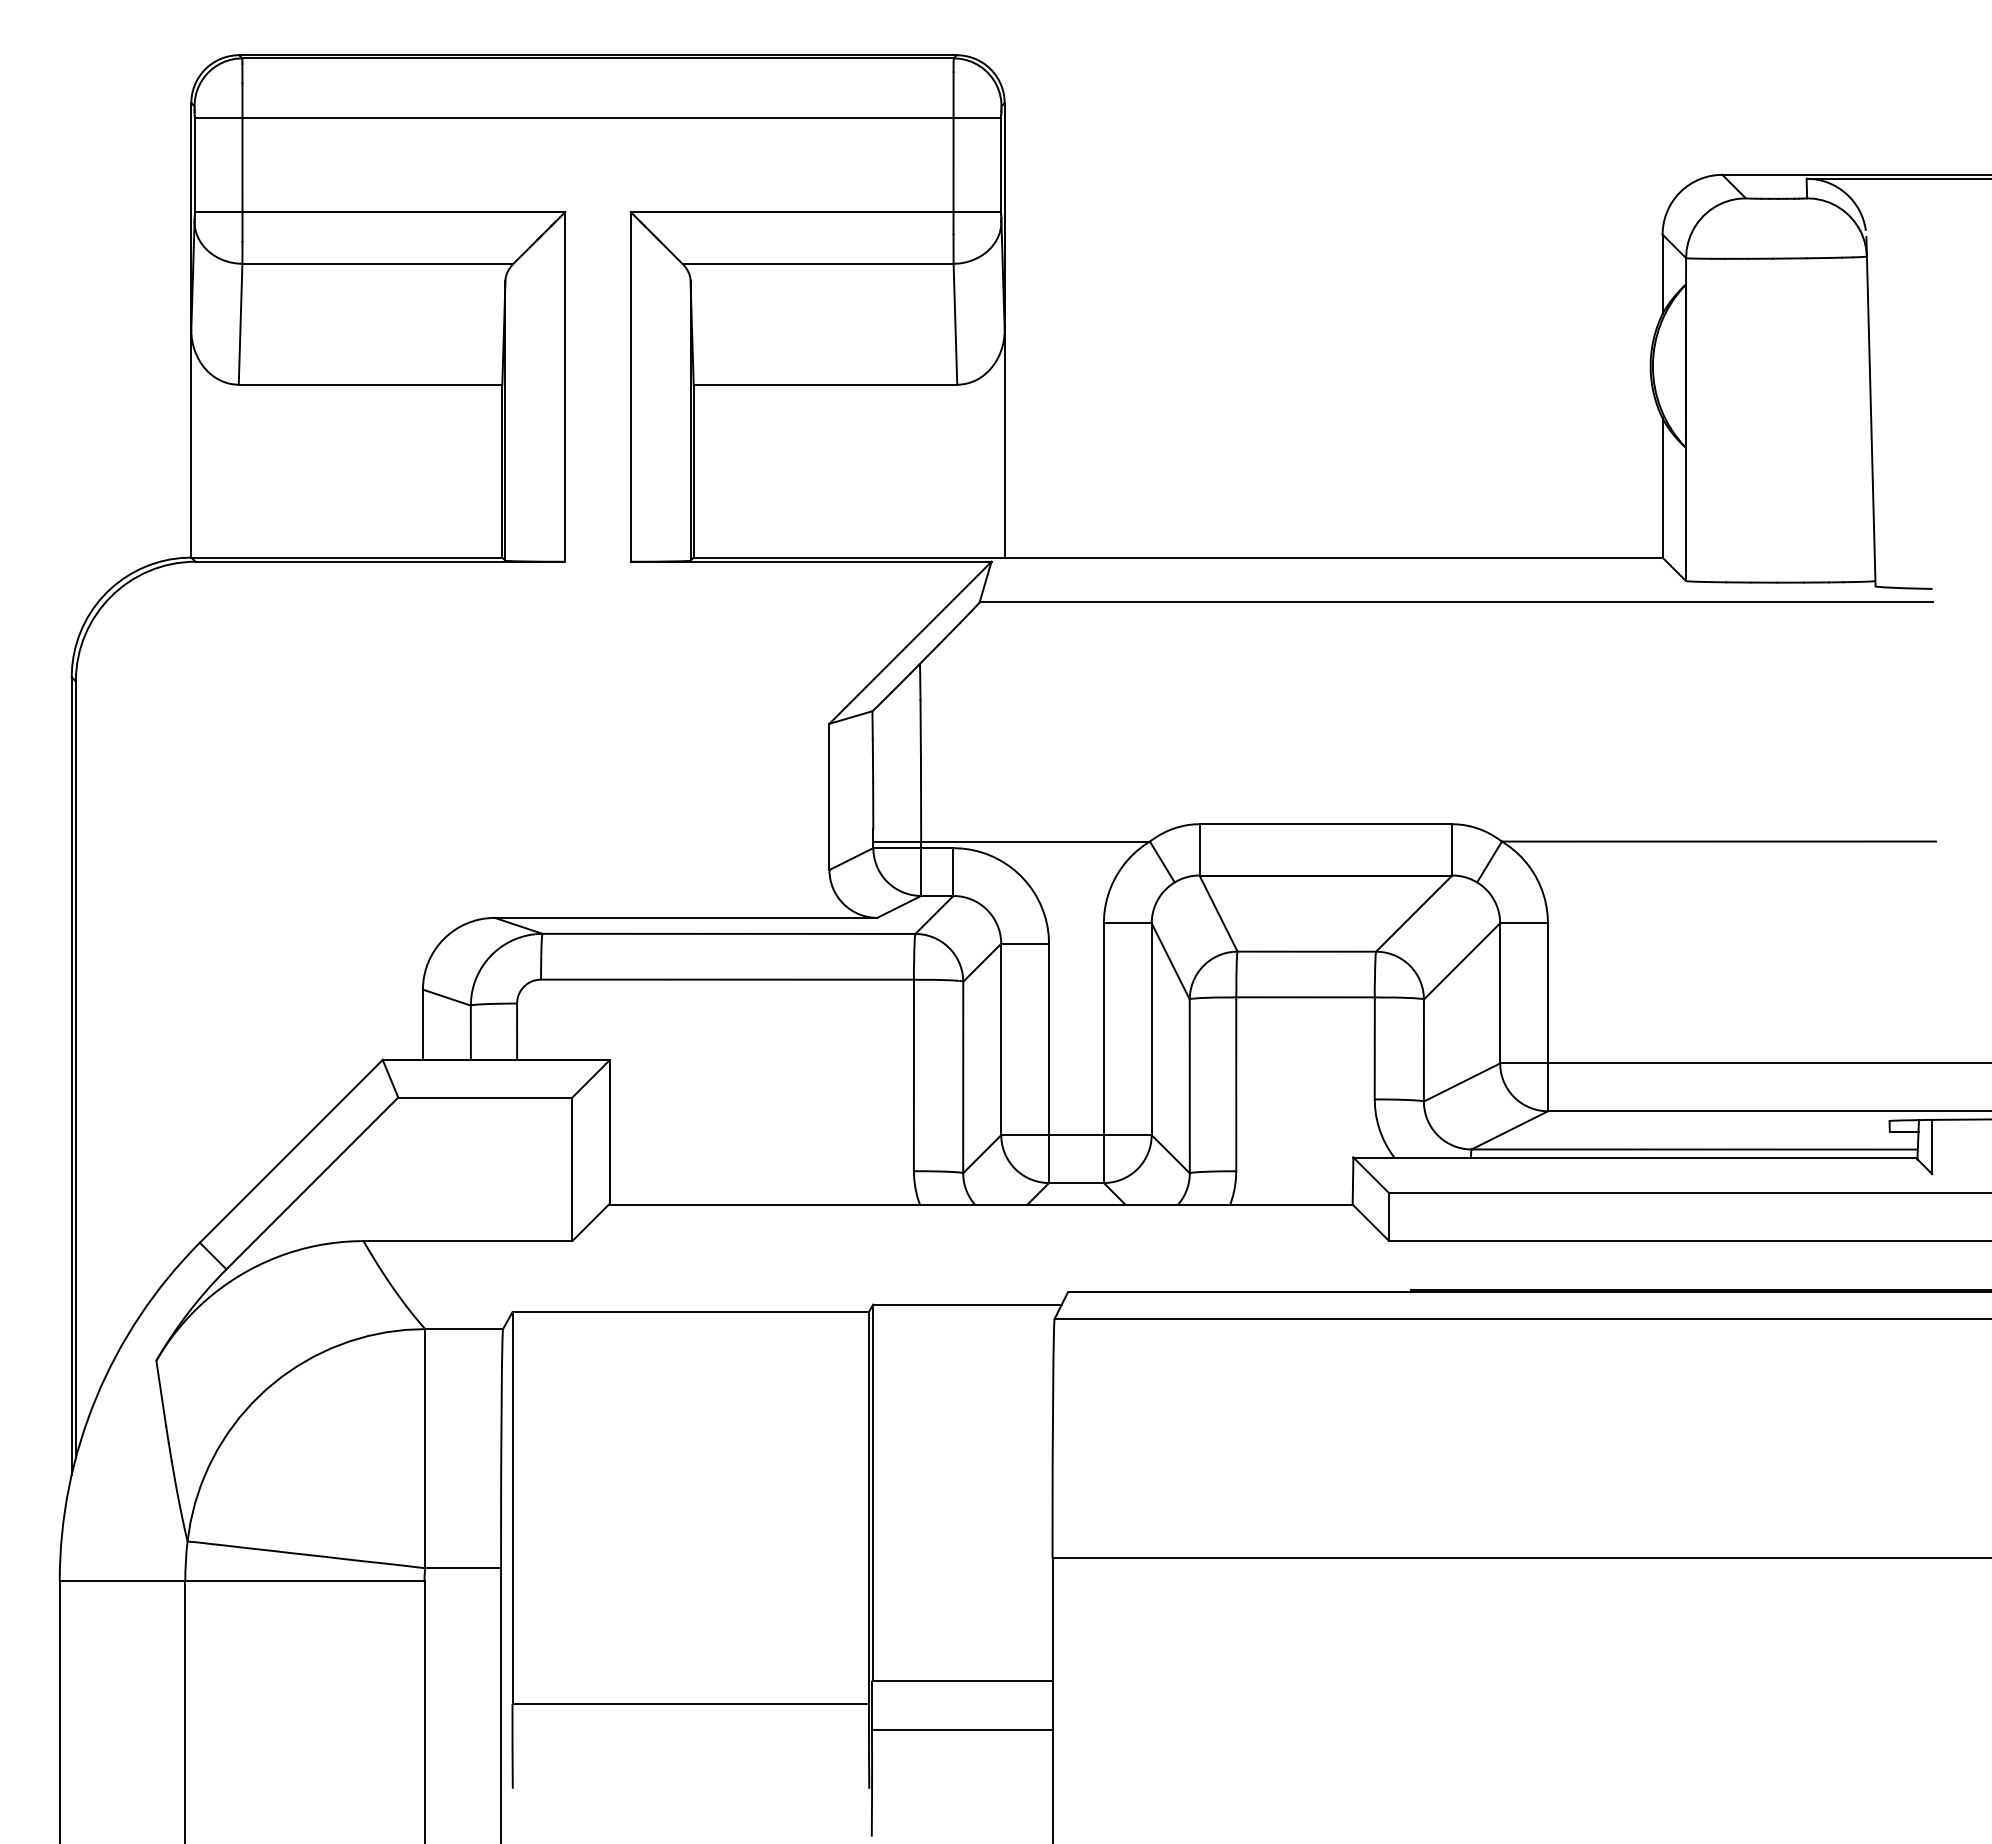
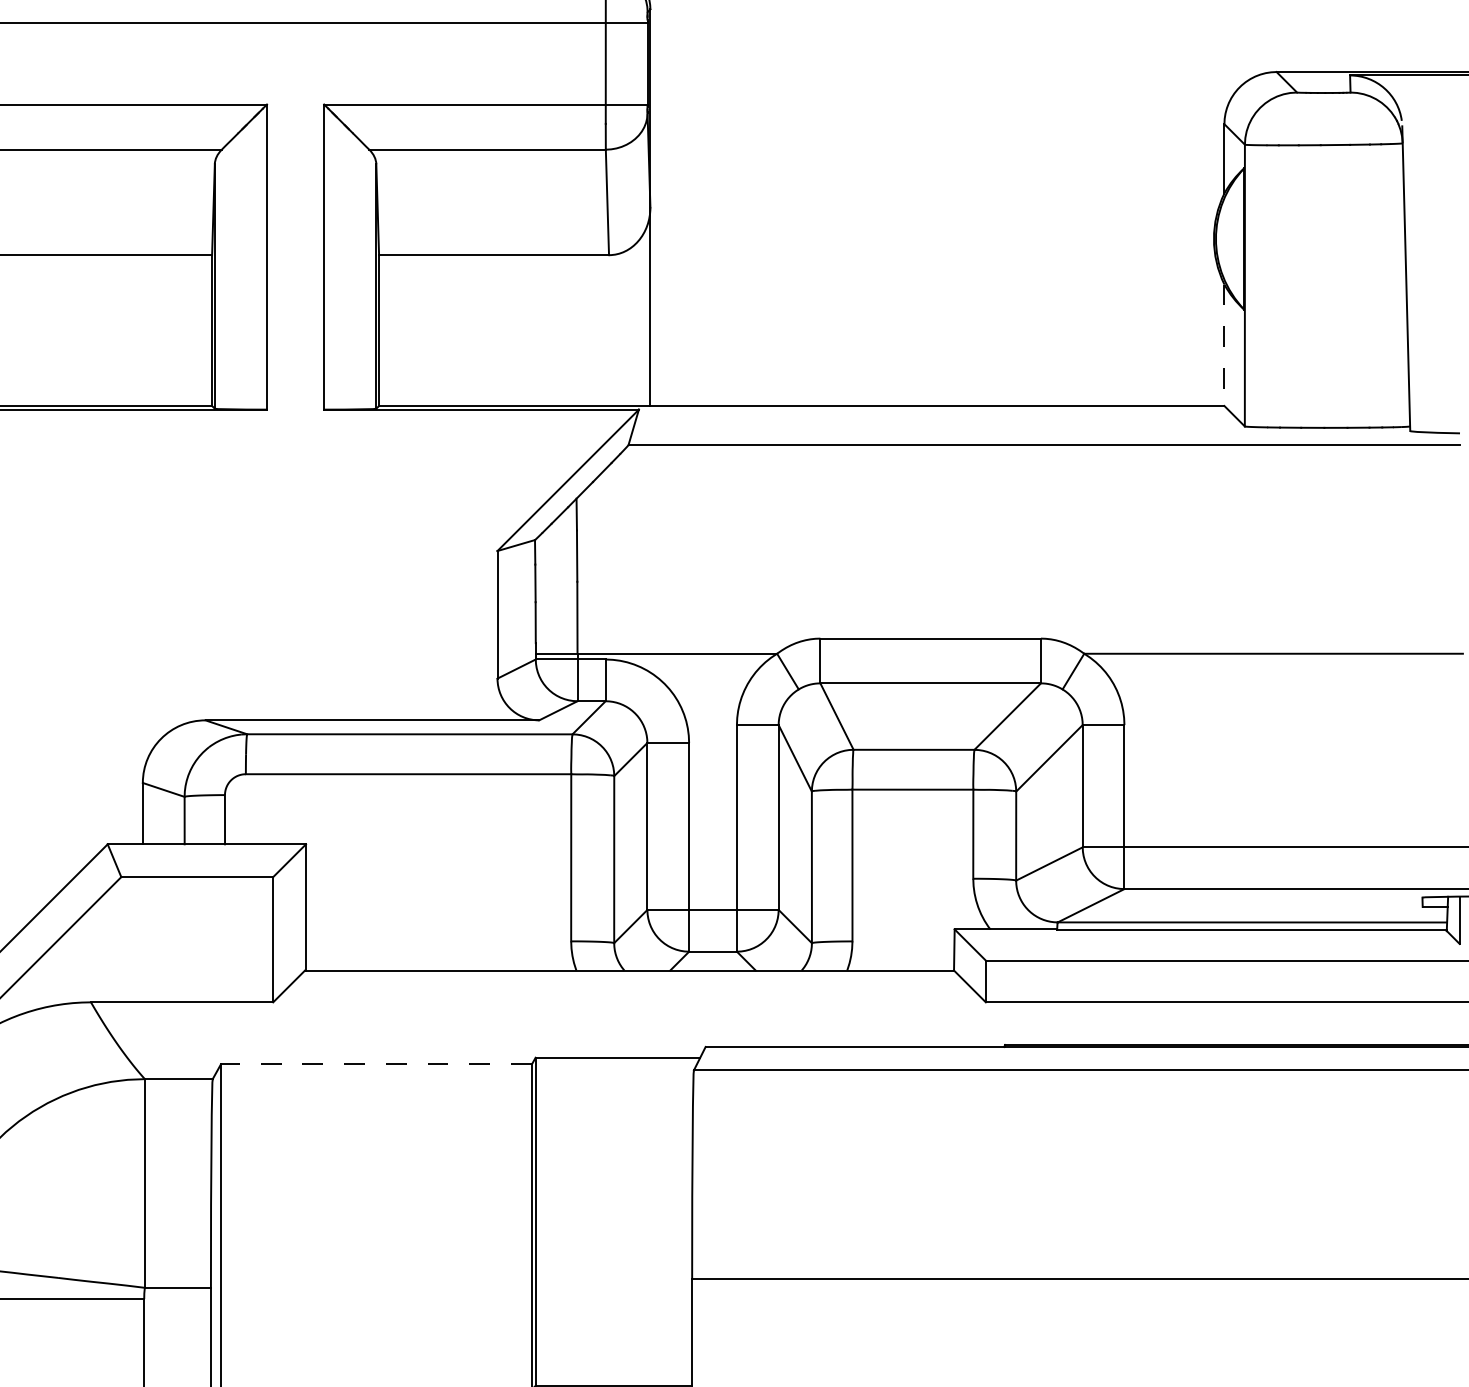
line: (1662, 487) -> (1224, 344), solid -> dashed
line: (690, 1312) -> (376, 1064), solid -> dashed

